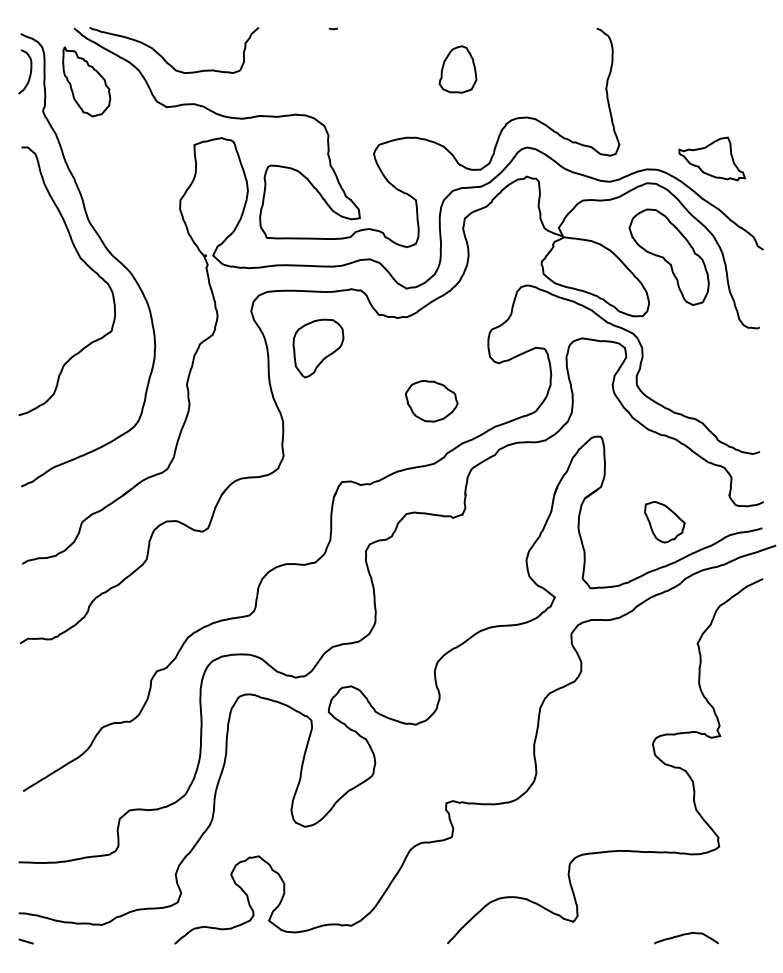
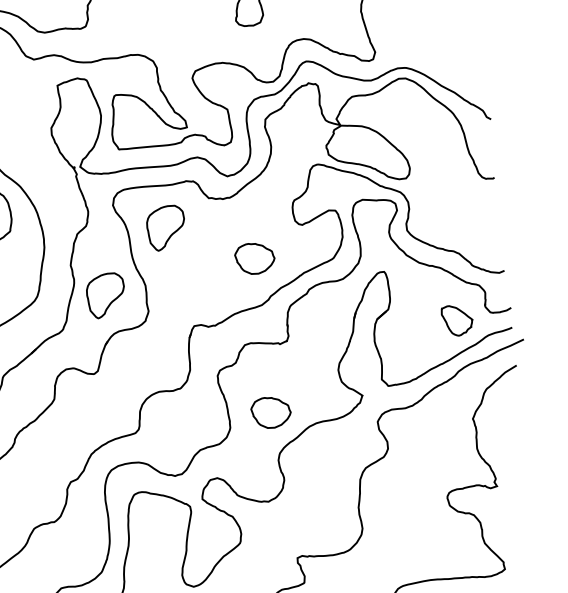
part: (712, 158) -> (445, 55), removed
part: (668, 256) -> (420, 131), removed
part: (229, 429) -> (106, 295), added
part: (664, 522) -> (457, 320), moved
part: (431, 607) -> (271, 412), added

